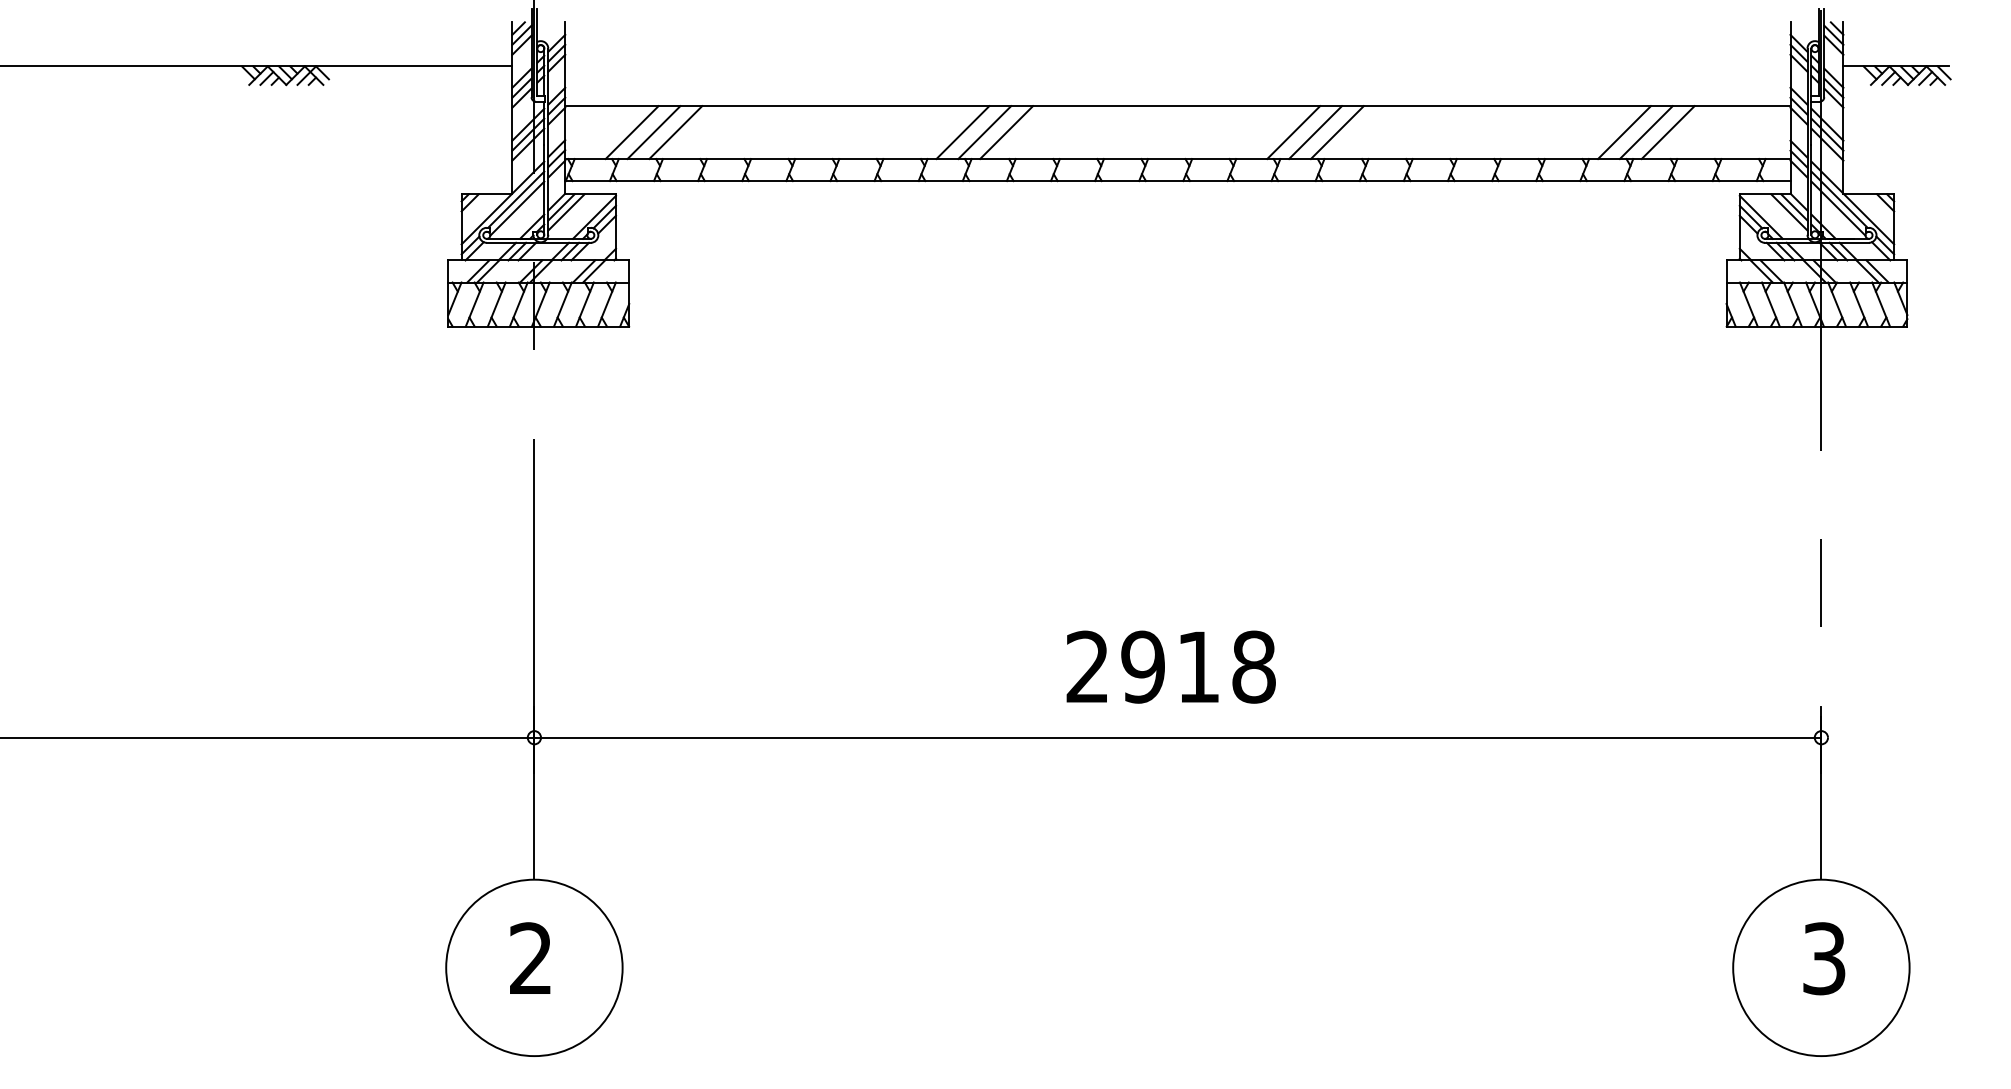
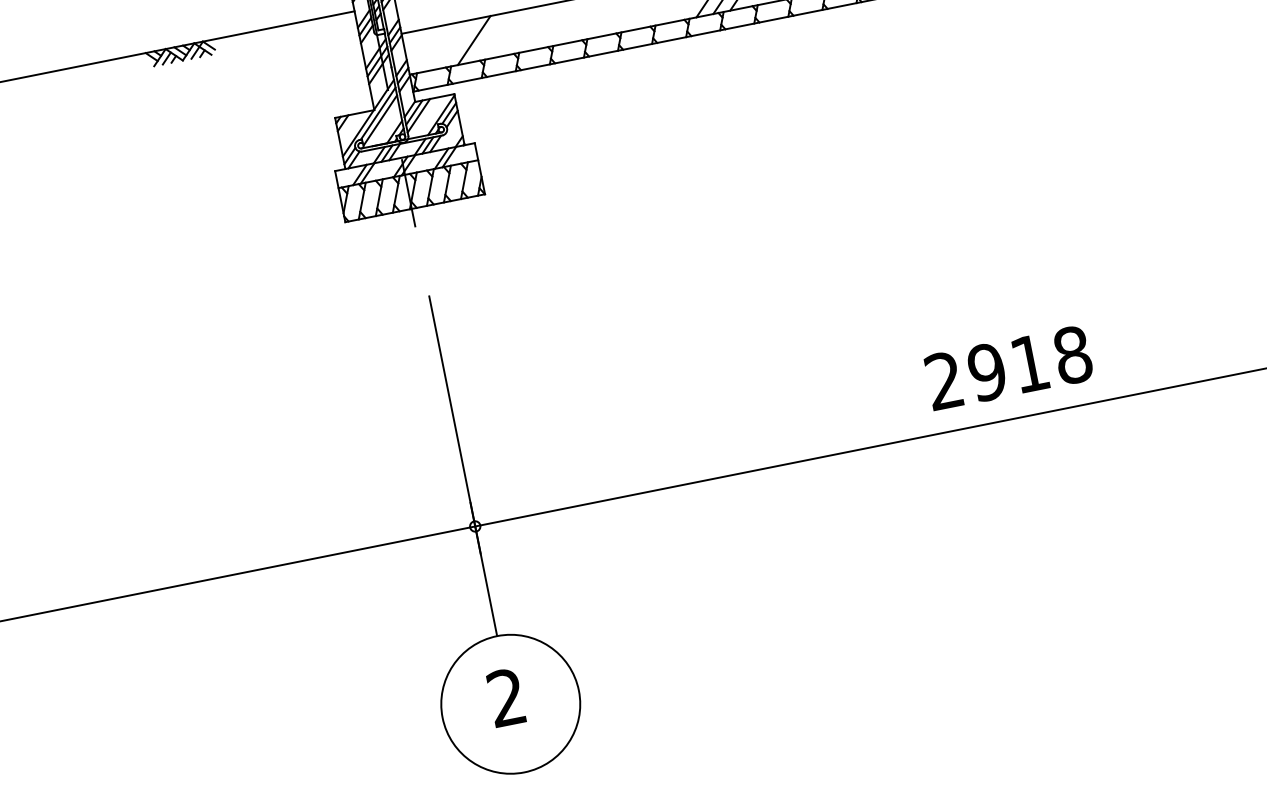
line: (631, 132) -> (456, 43), removed
line: (675, 132) -> (490, 37), removed
text: (1170, 666) -> (1008, 367), moved

